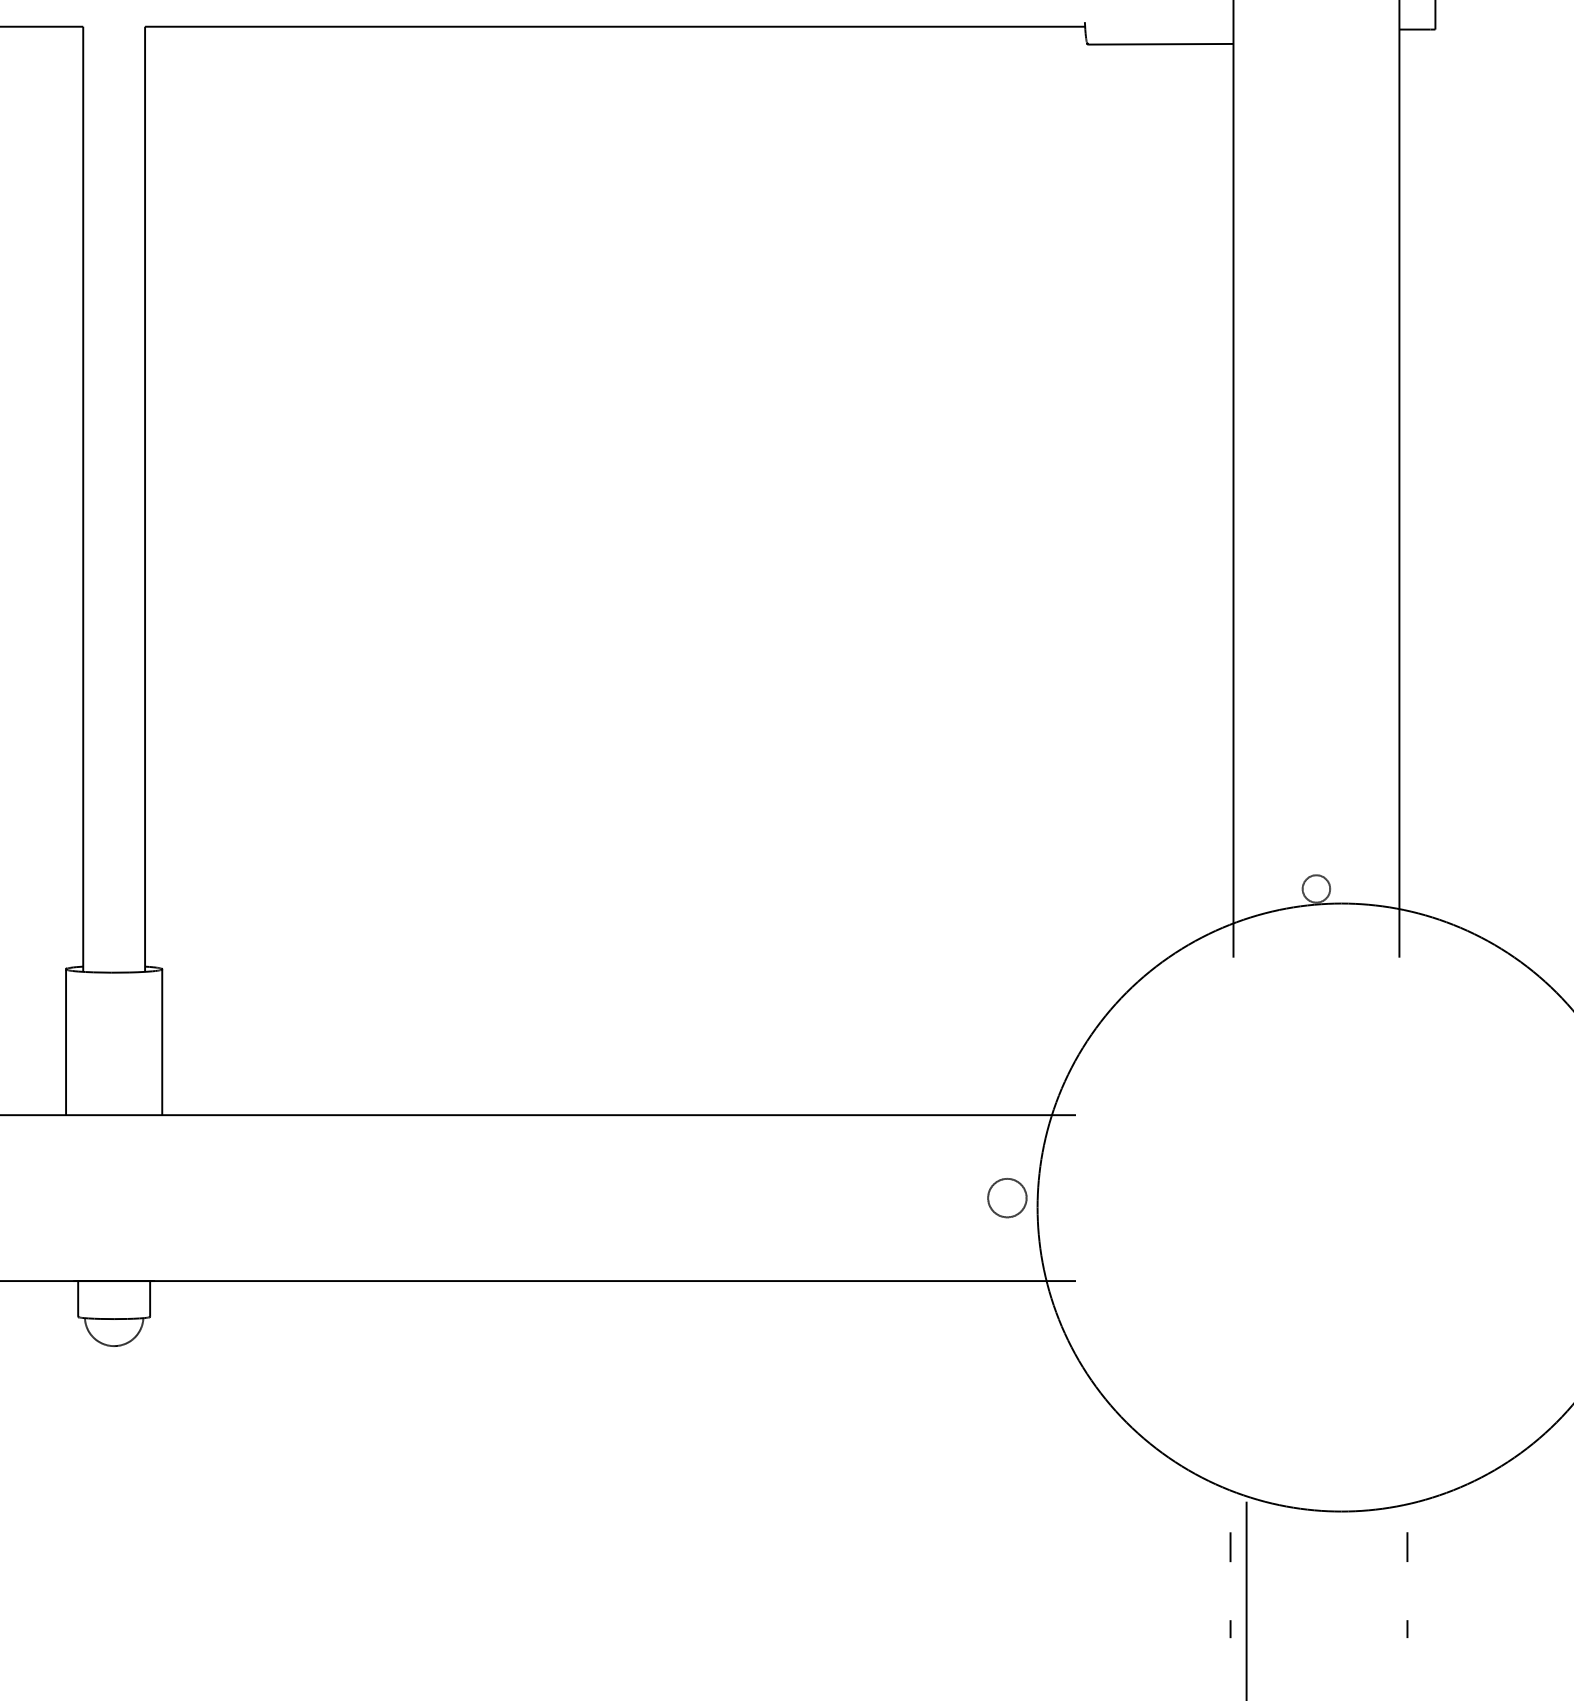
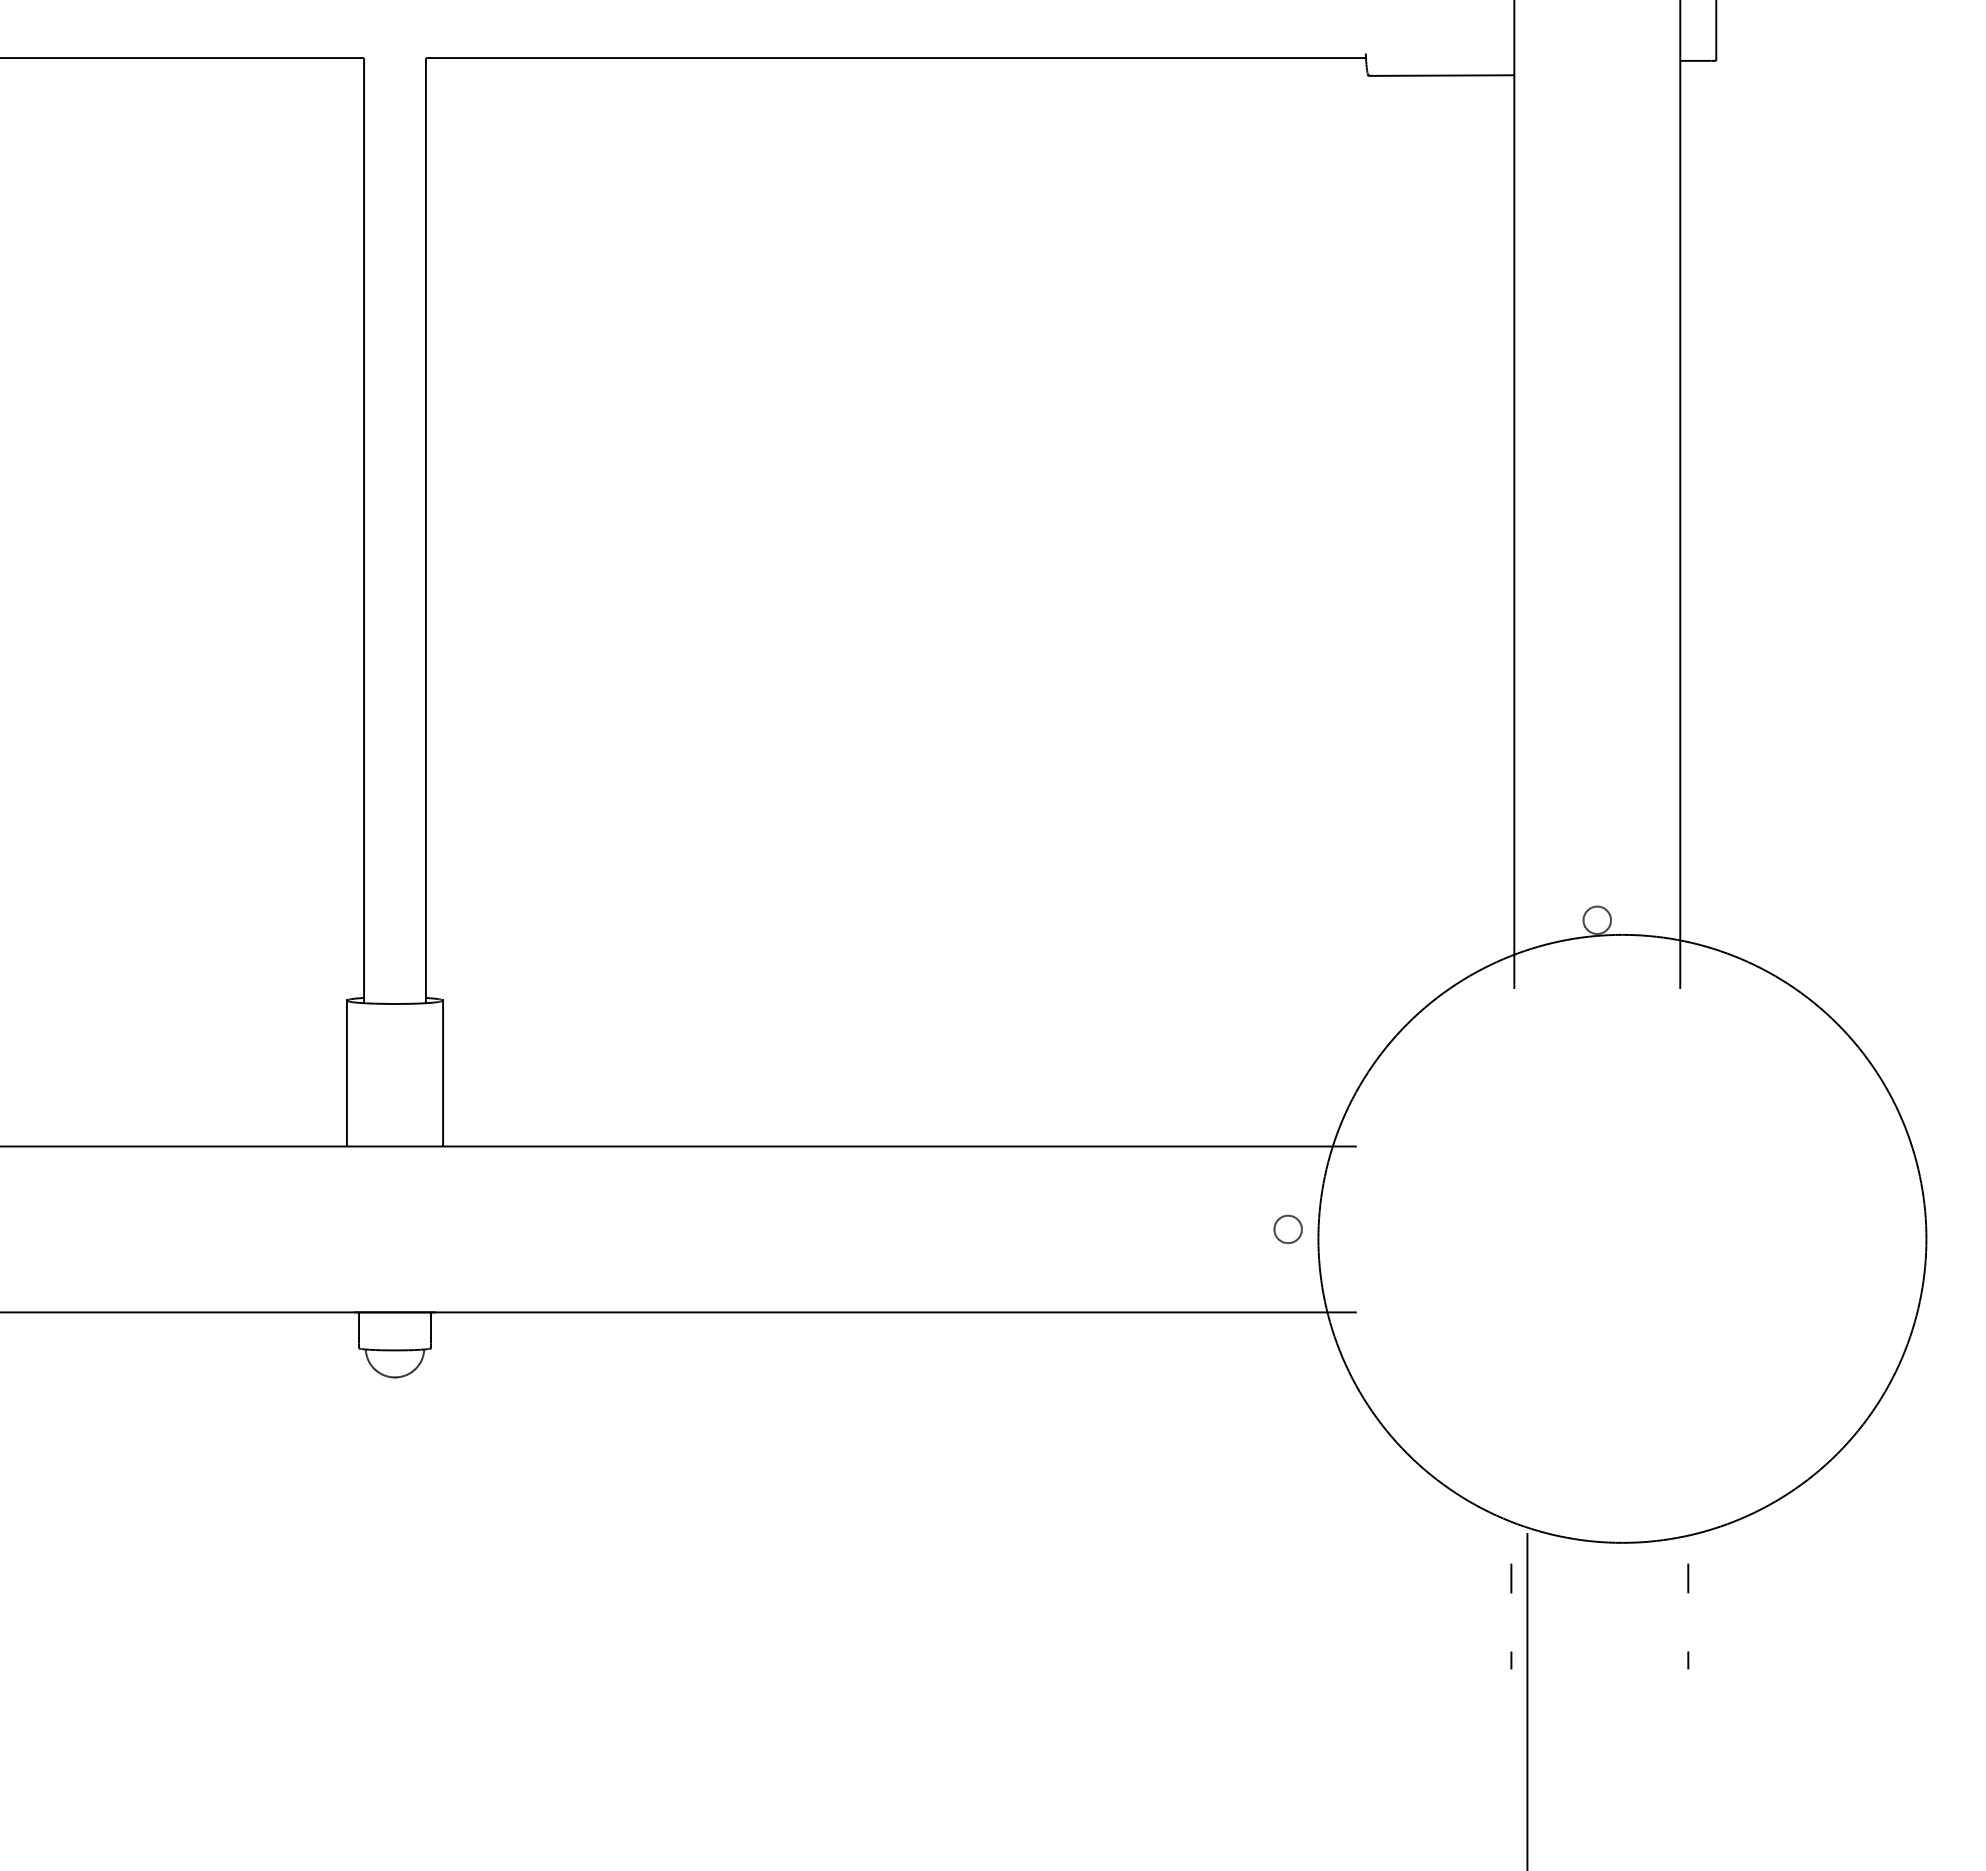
part: (1006, 1198) -> (1287, 1229), size x0.71

